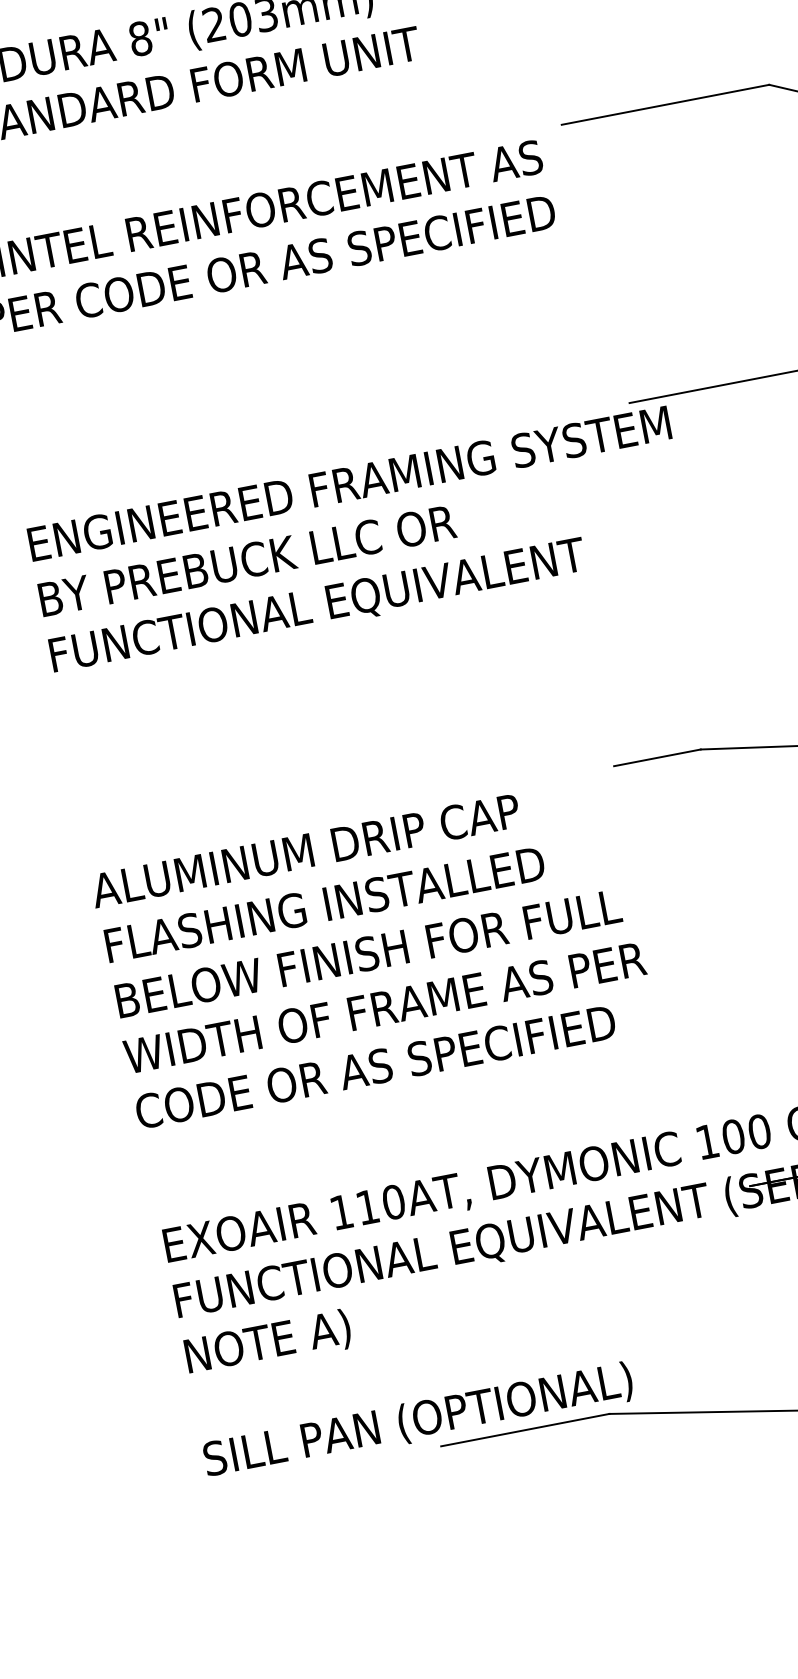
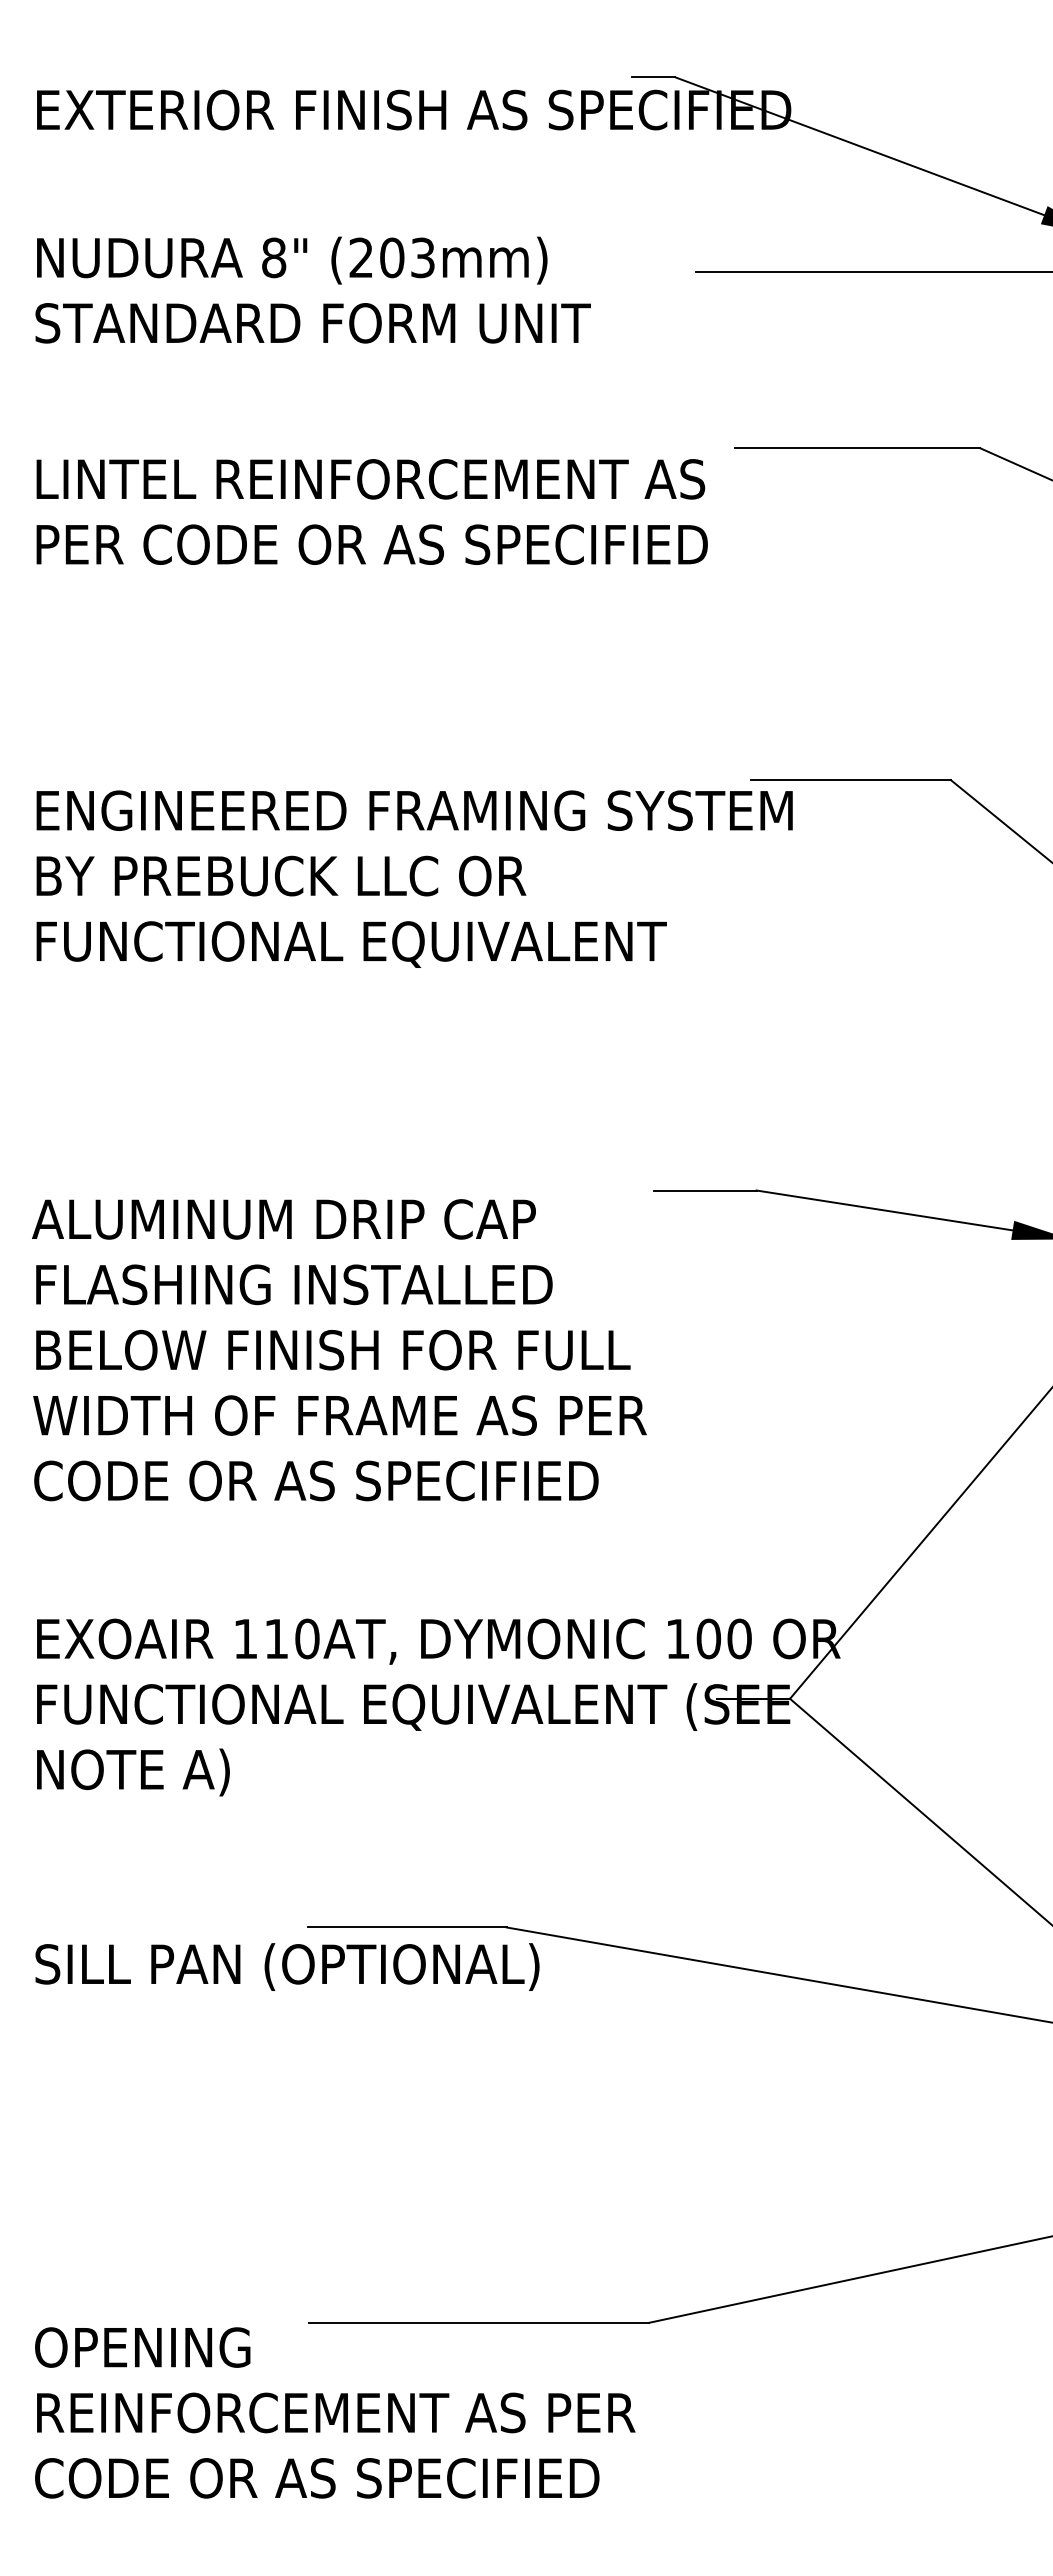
text: (418, 1420) -> (287, 1966), moved

